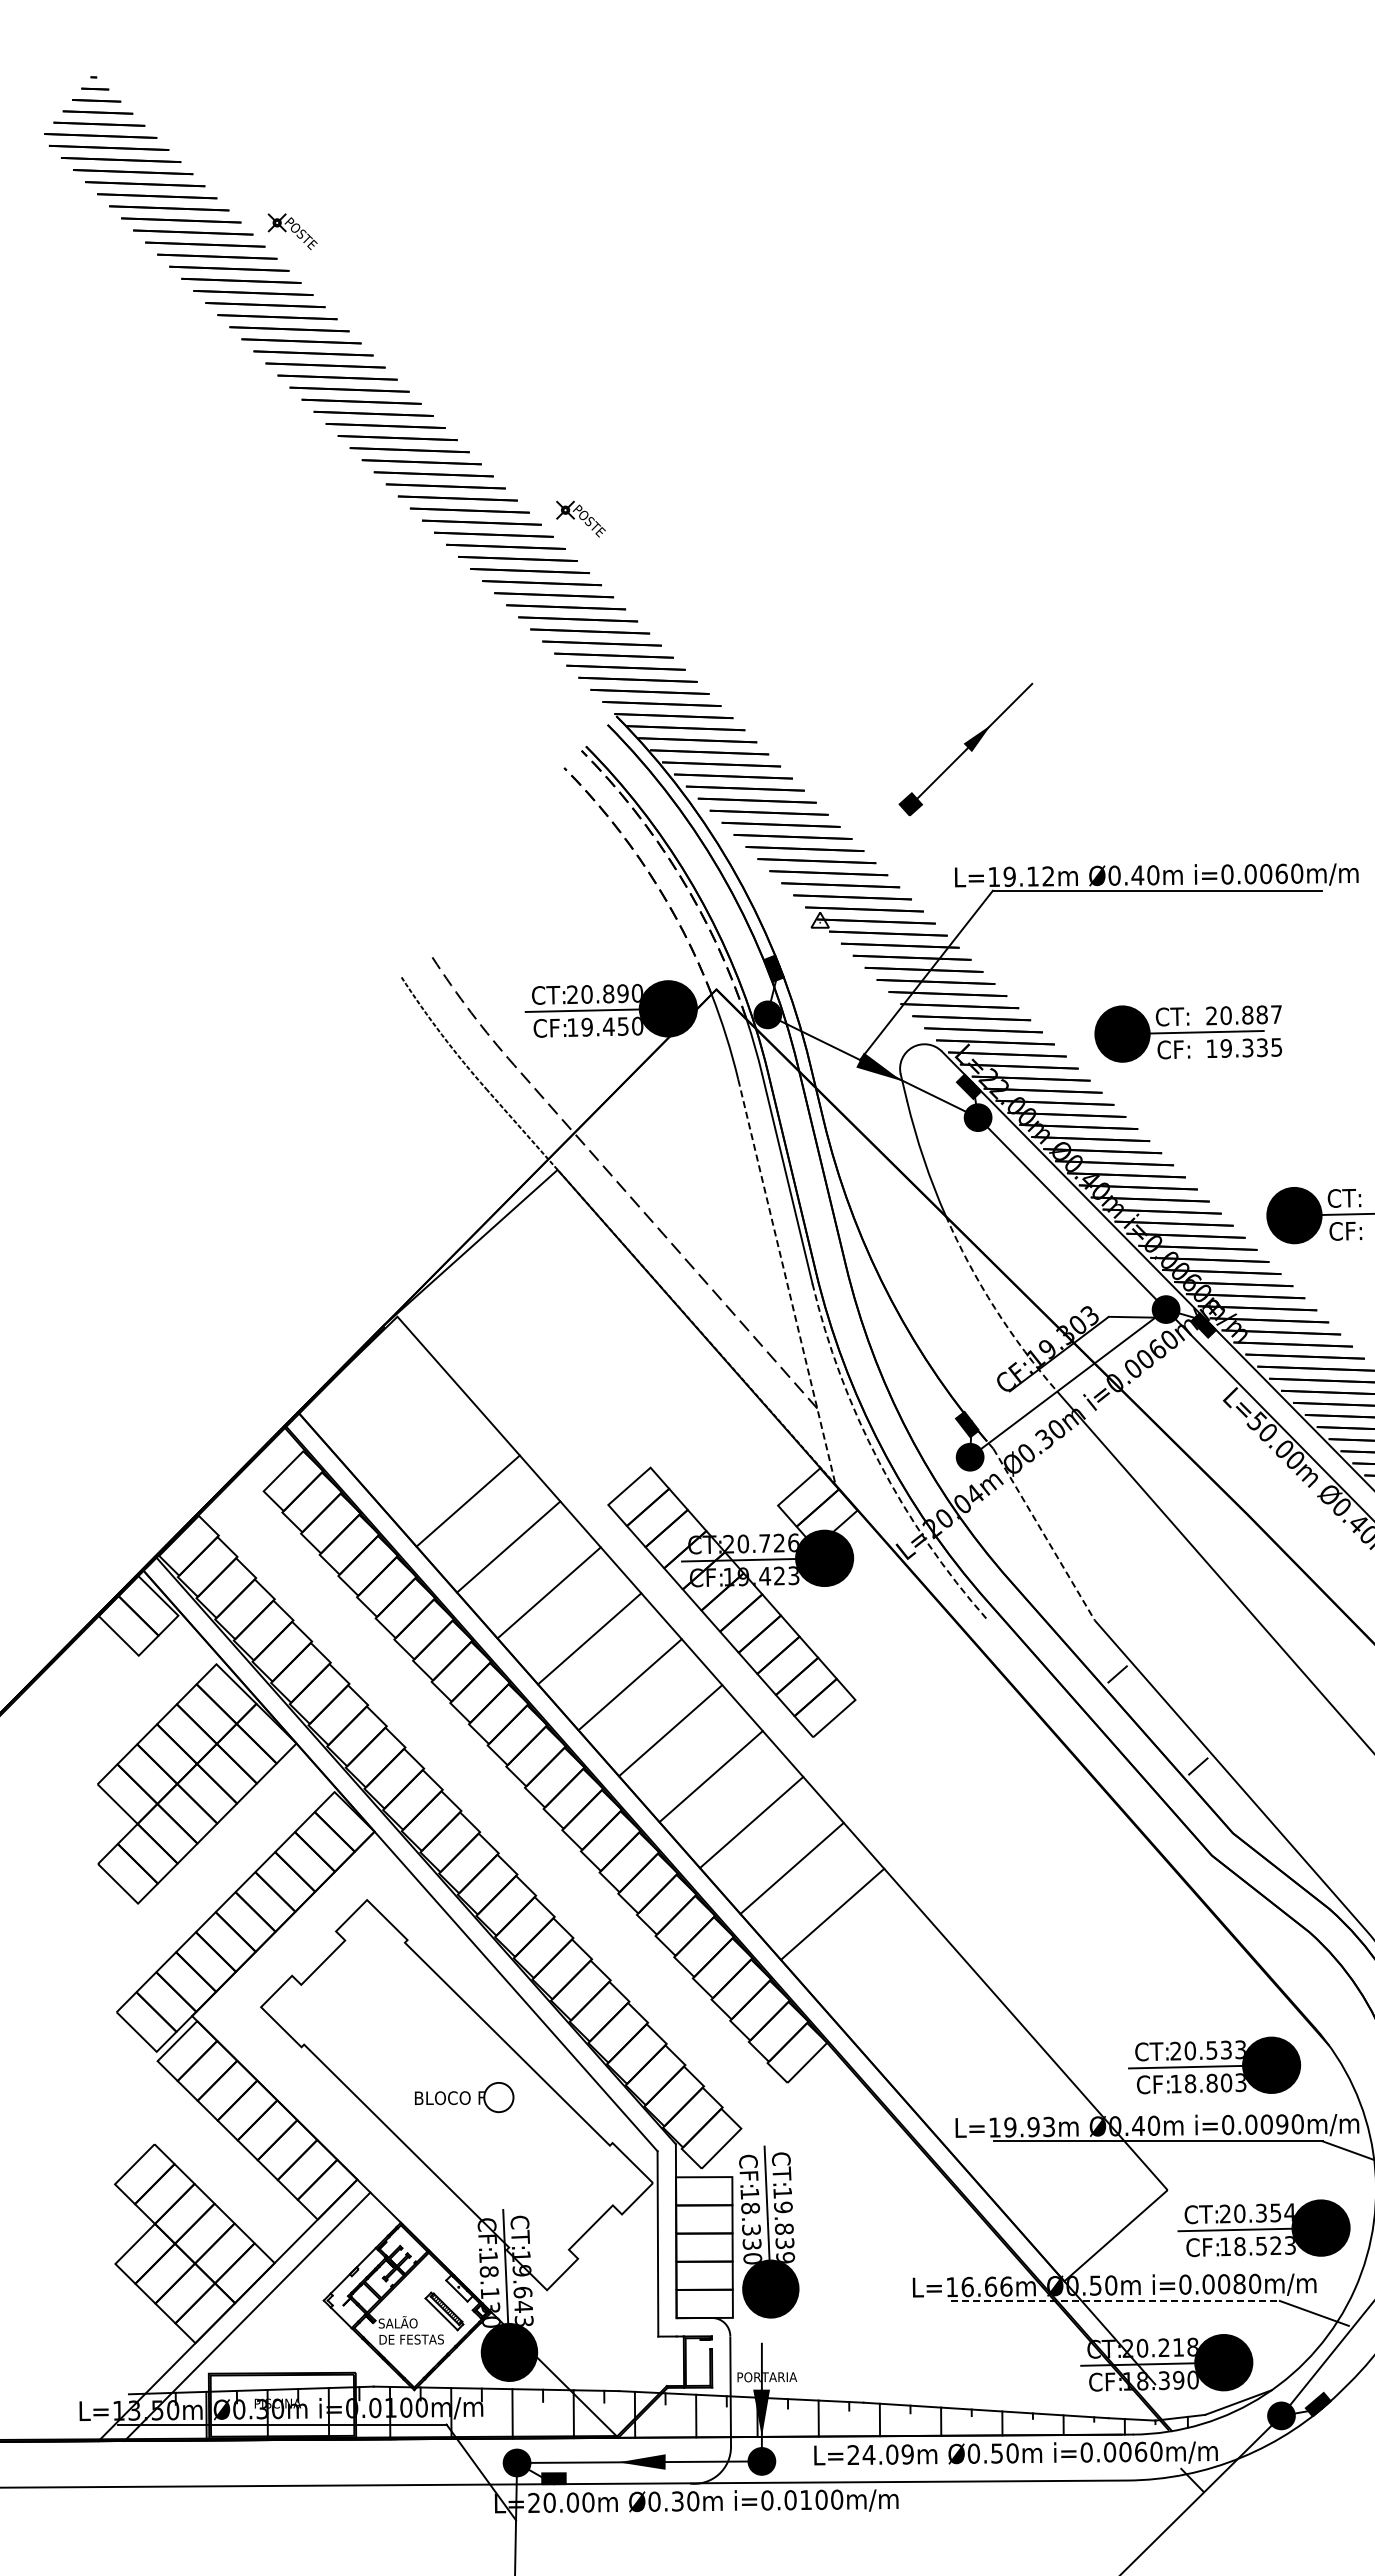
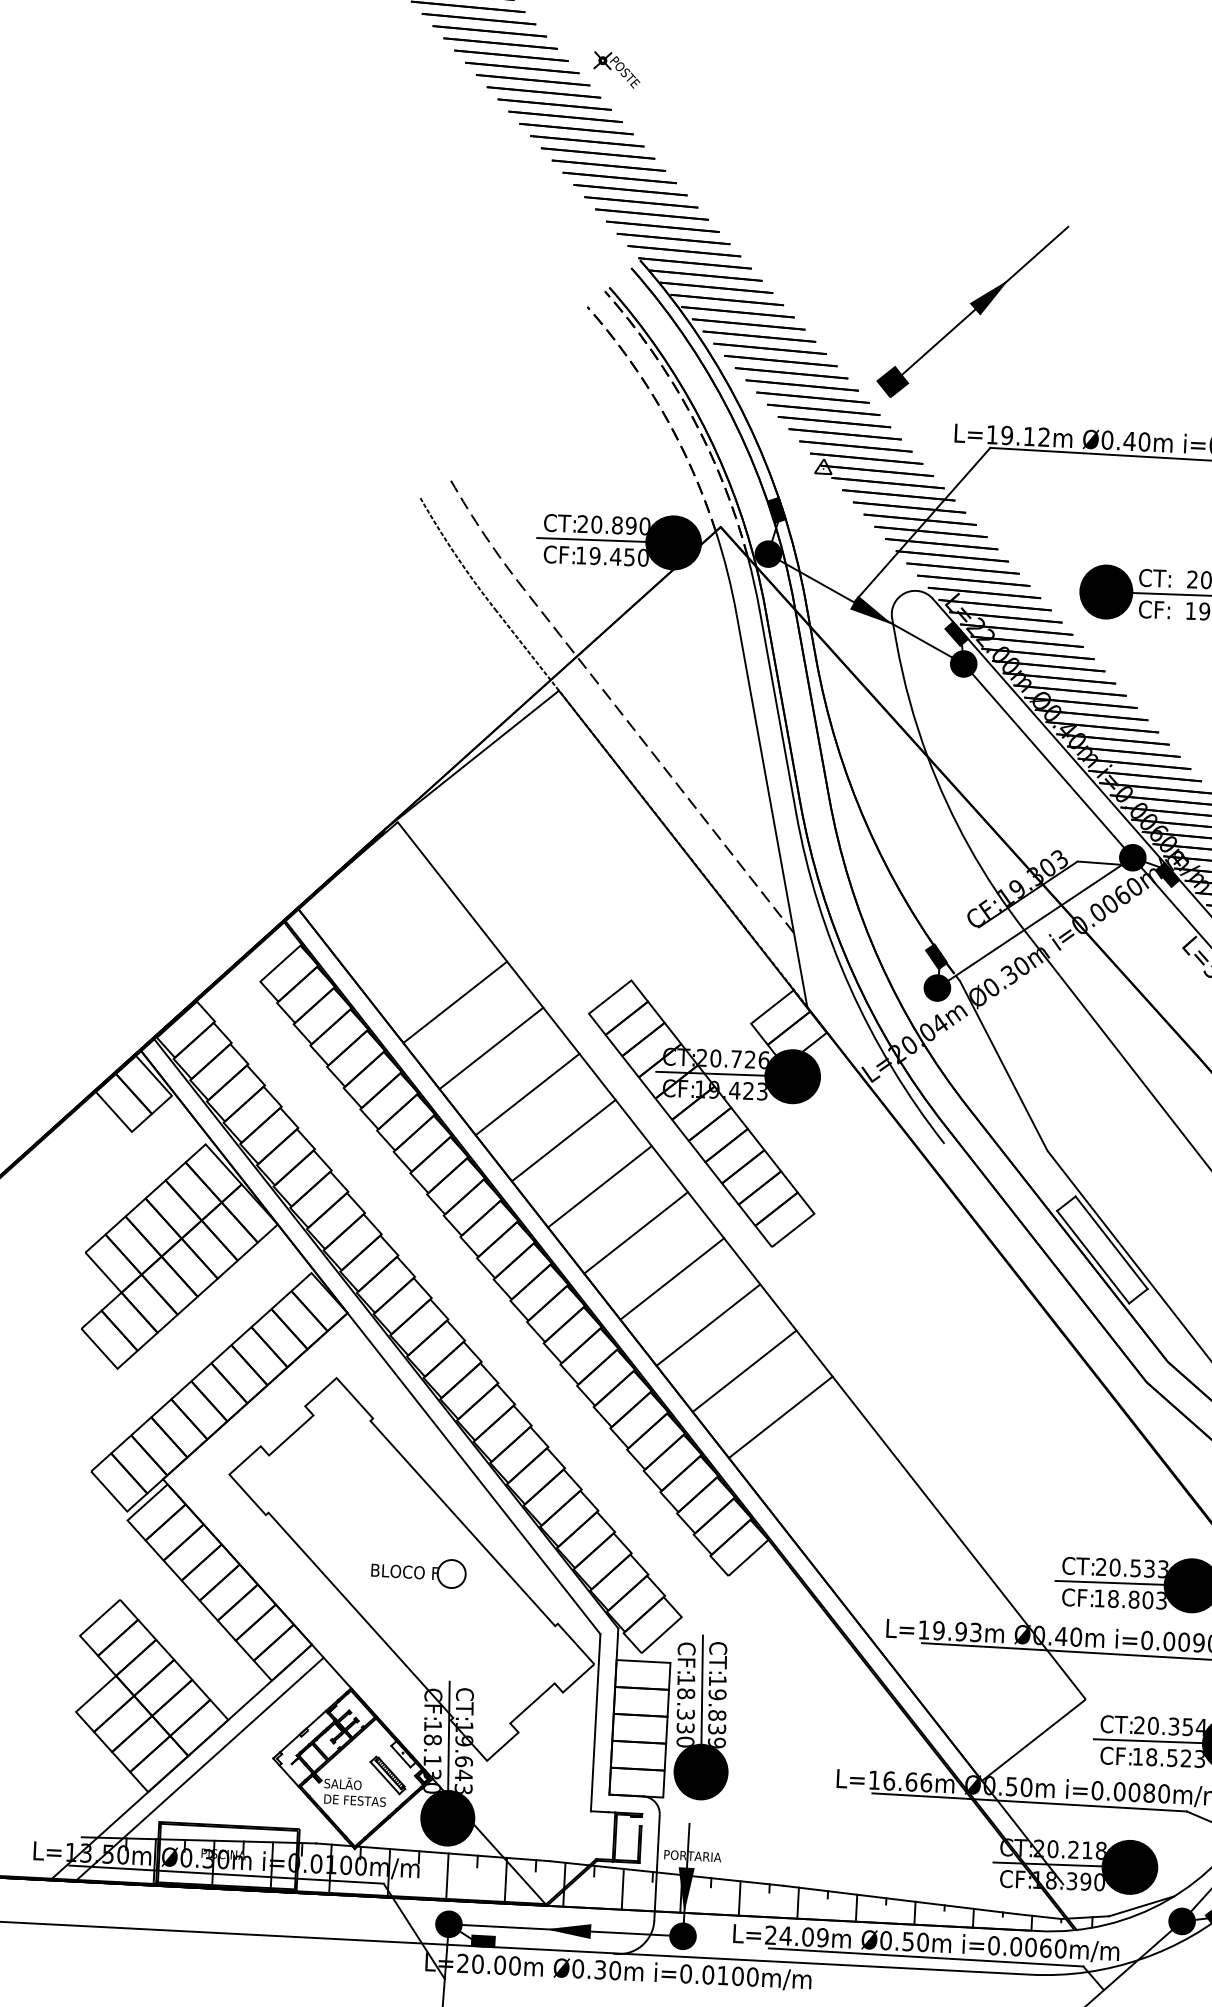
part: (965, 749) -> (971, 311), size x1.43
line: (787, 1282) -> (772, 811), dashed -> solid
arc: (995, 1308) -> (969, 847), dashed -> solid
arc: (879, 1462) -> (850, 988), dashed -> solid
line: (1044, 1534) -> (1004, 1066), dashed -> solid
line: (1166, 1712) -> (1110, 1242), added
line: (1148, 1728) -> (1092, 1257), added
line: (1115, 2300) -> (1029, 1801), dashed -> solid
line: (1016, 2468) -> (925, 1957), added

